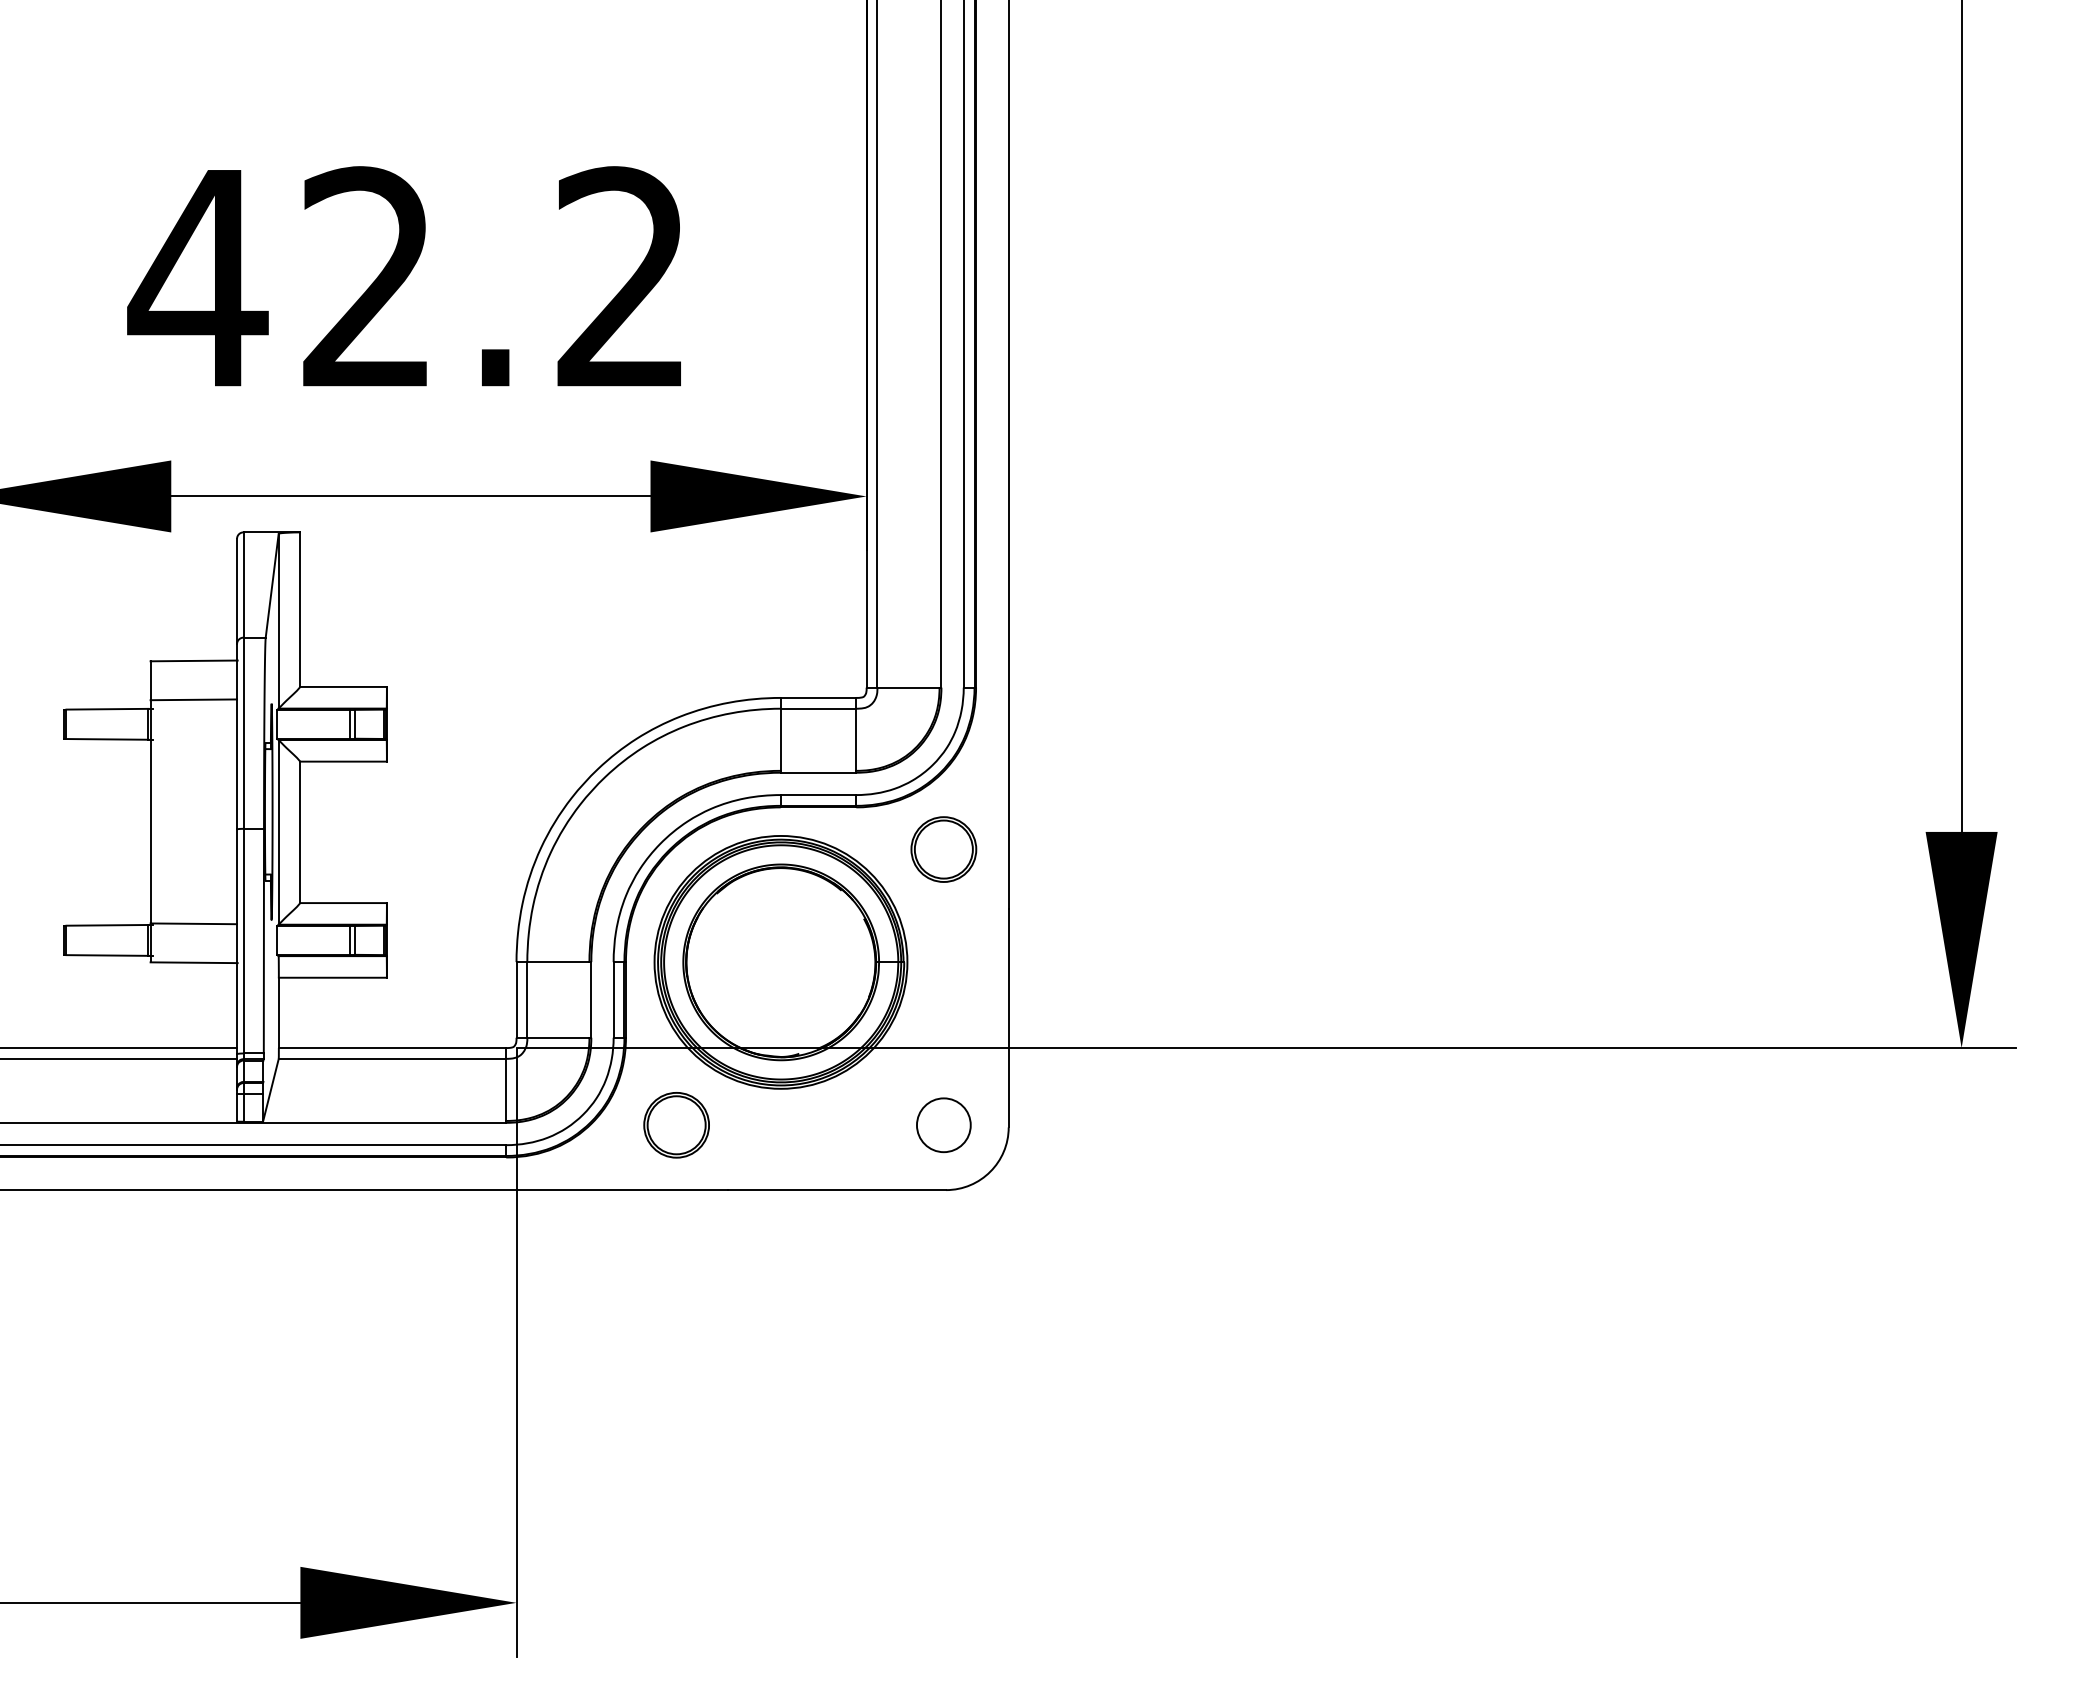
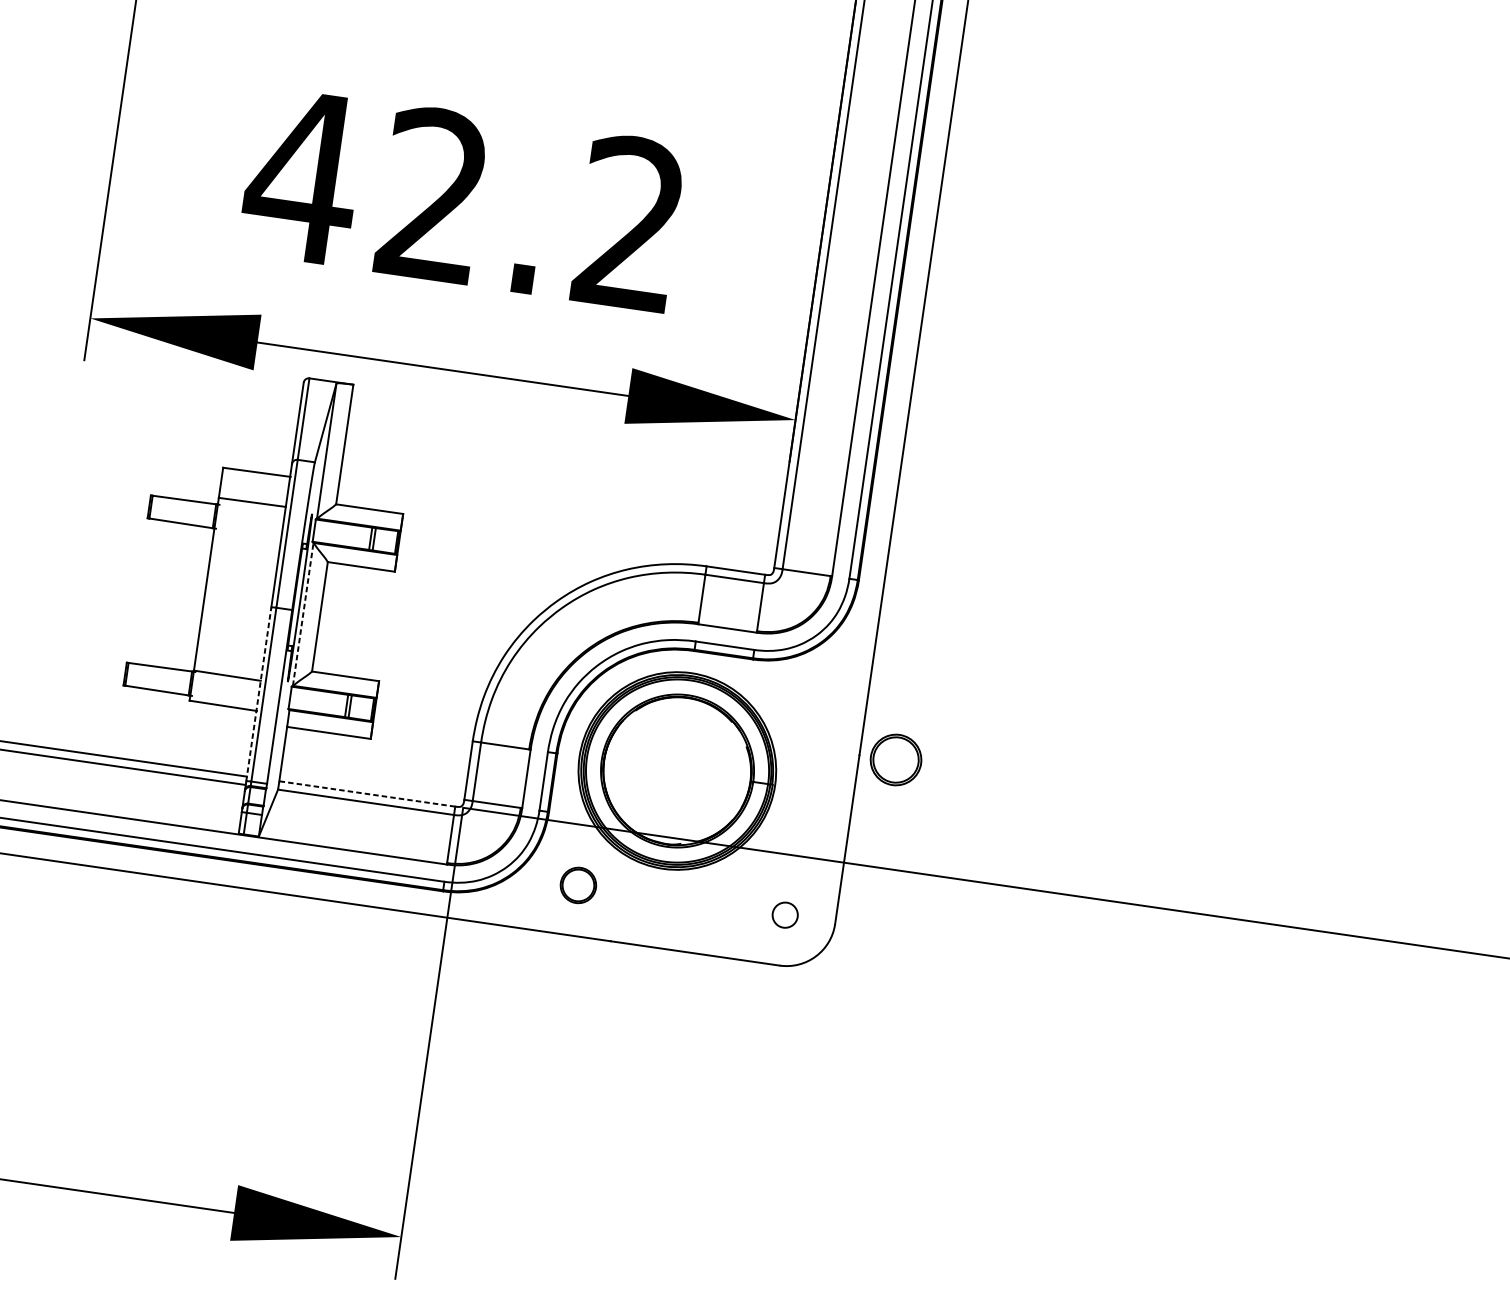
line: (278, 831) -> (303, 613), solid -> dashed
part: (943, 849) -> (895, 759), moved
line: (237, 941) -> (259, 694), solid -> dashed
line: (392, 1048) -> (367, 794), solid -> dashed
part: (676, 1125) -> (578, 885), size x0.7
circle: (943, 1125) -> (784, 915), size x0.6

